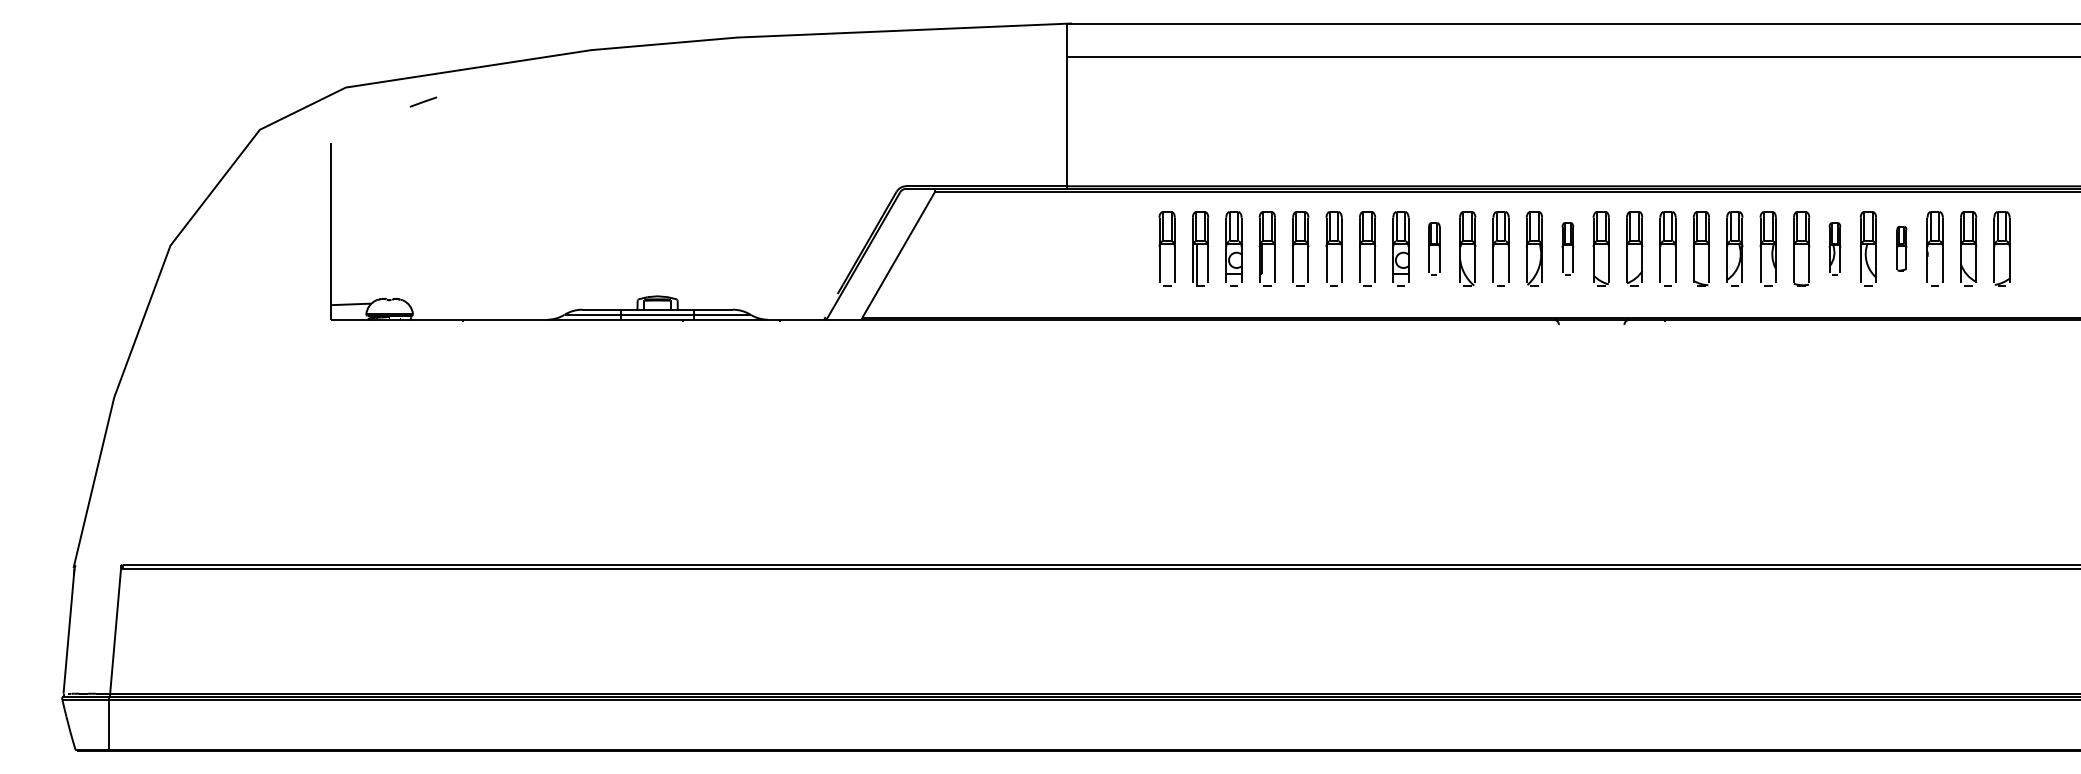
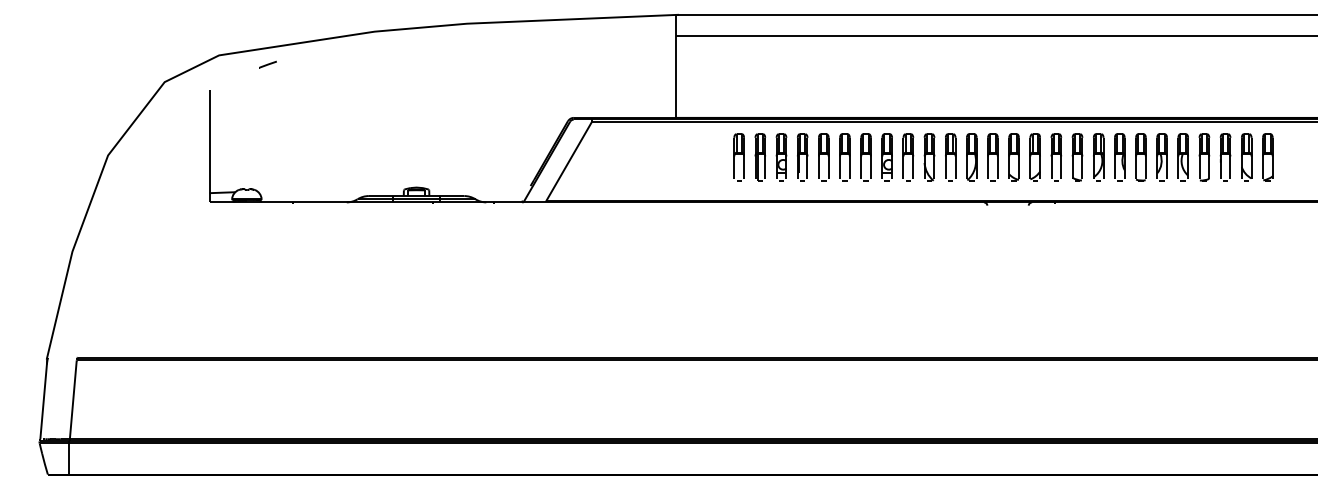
part: (1434, 248) -> (908, 157), size x1.43
part: (1567, 248) -> (992, 157), size x1.43
part: (1834, 248) -> (1161, 157), size x1.43
part: (1901, 248) -> (1204, 157), size x1.67

